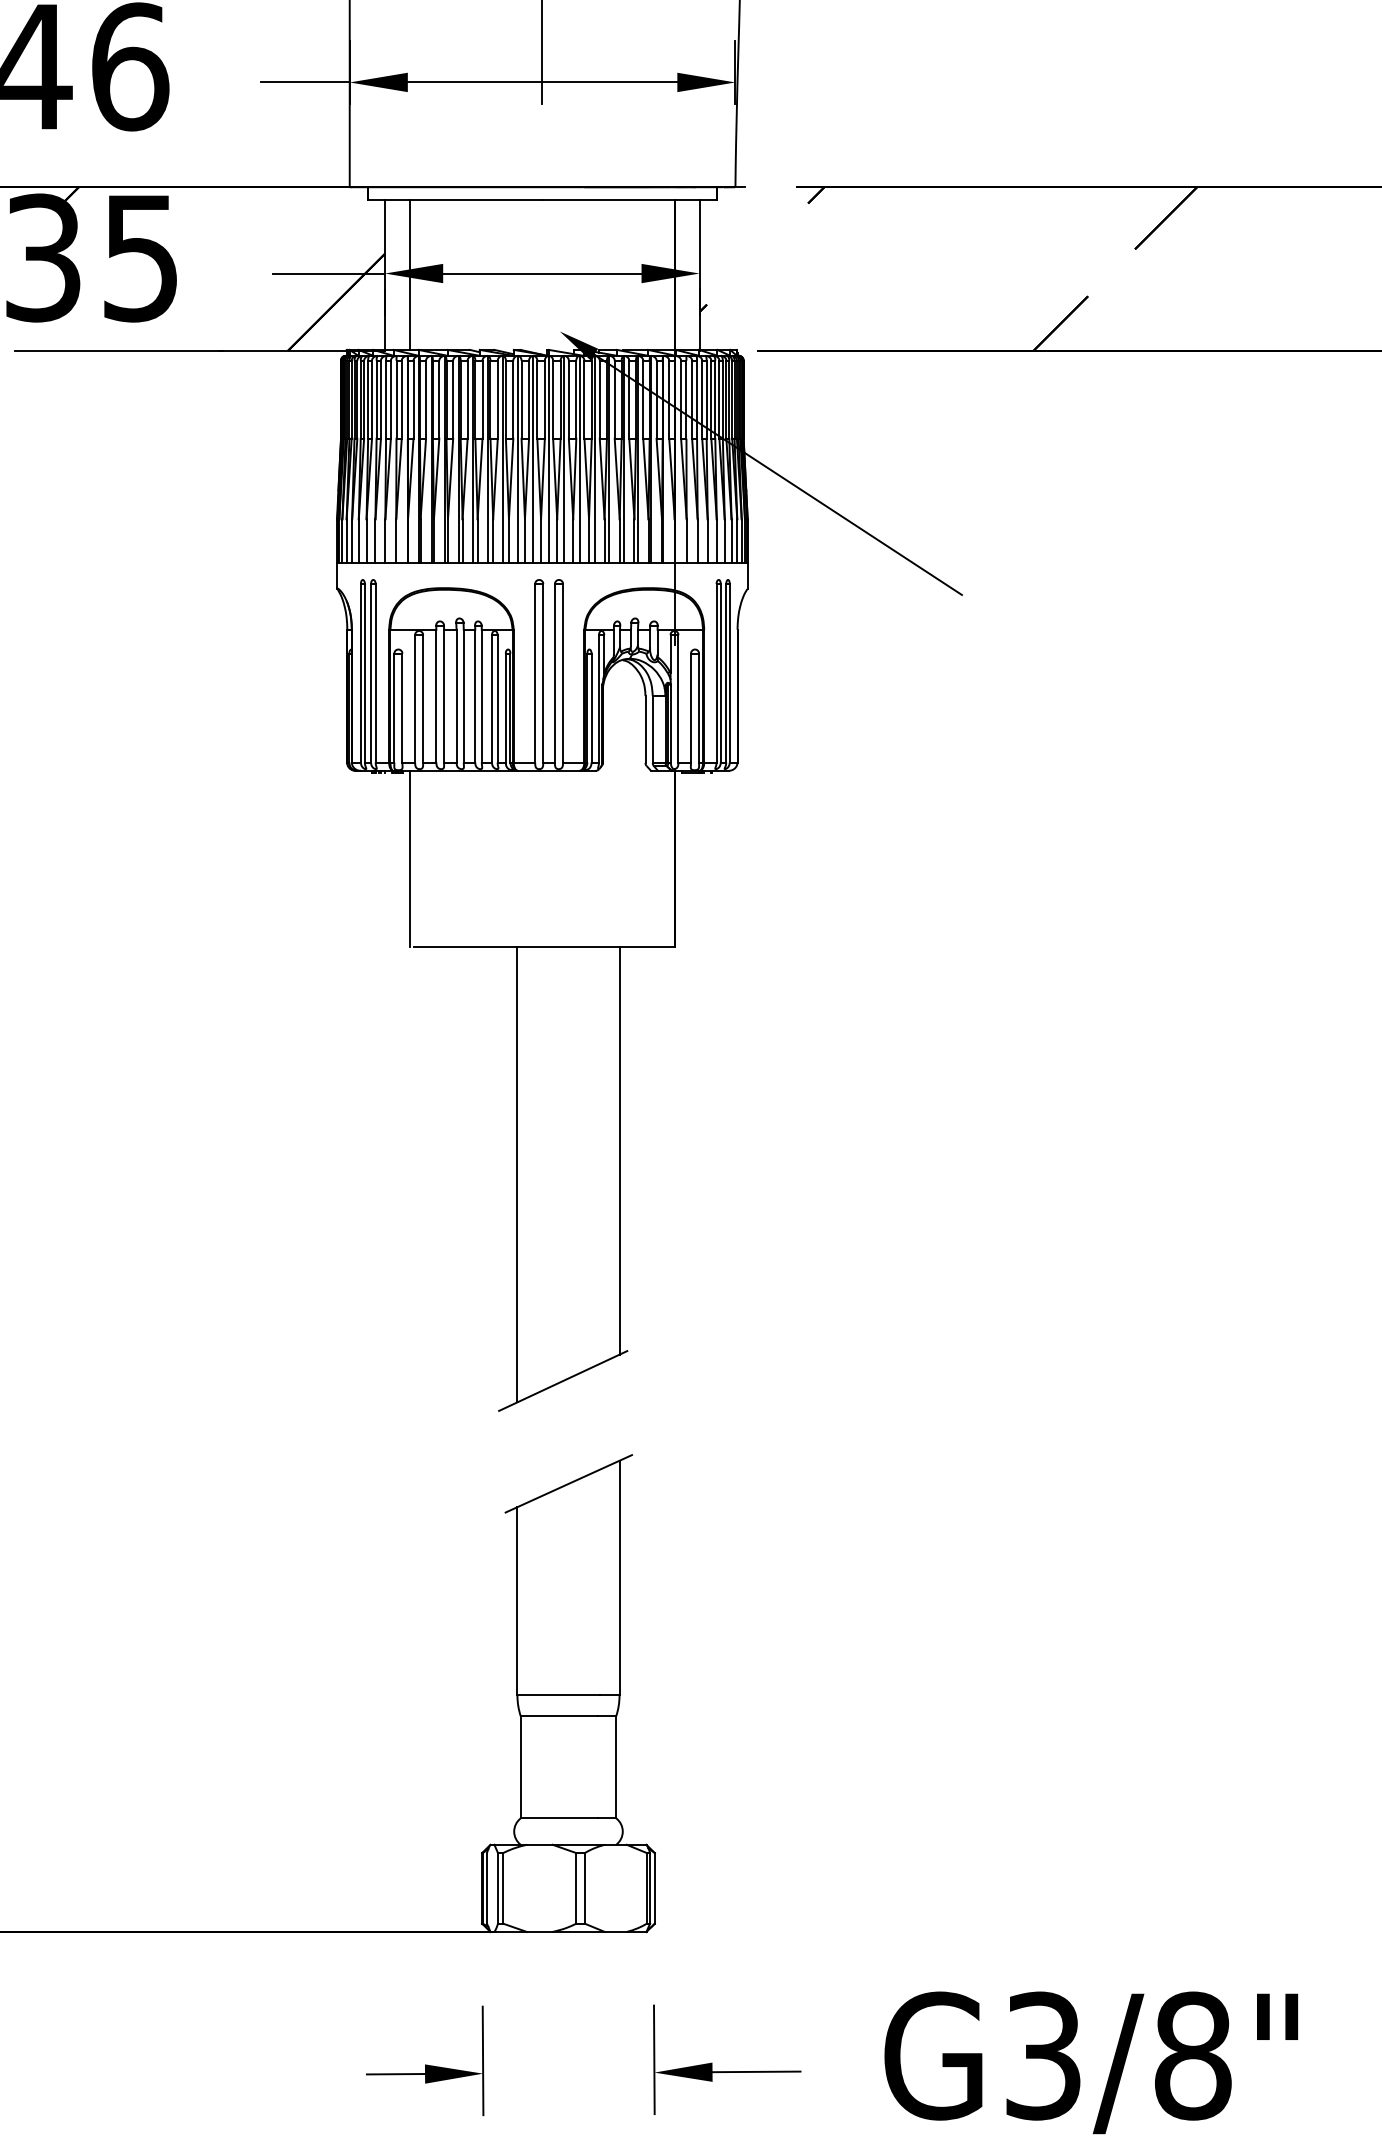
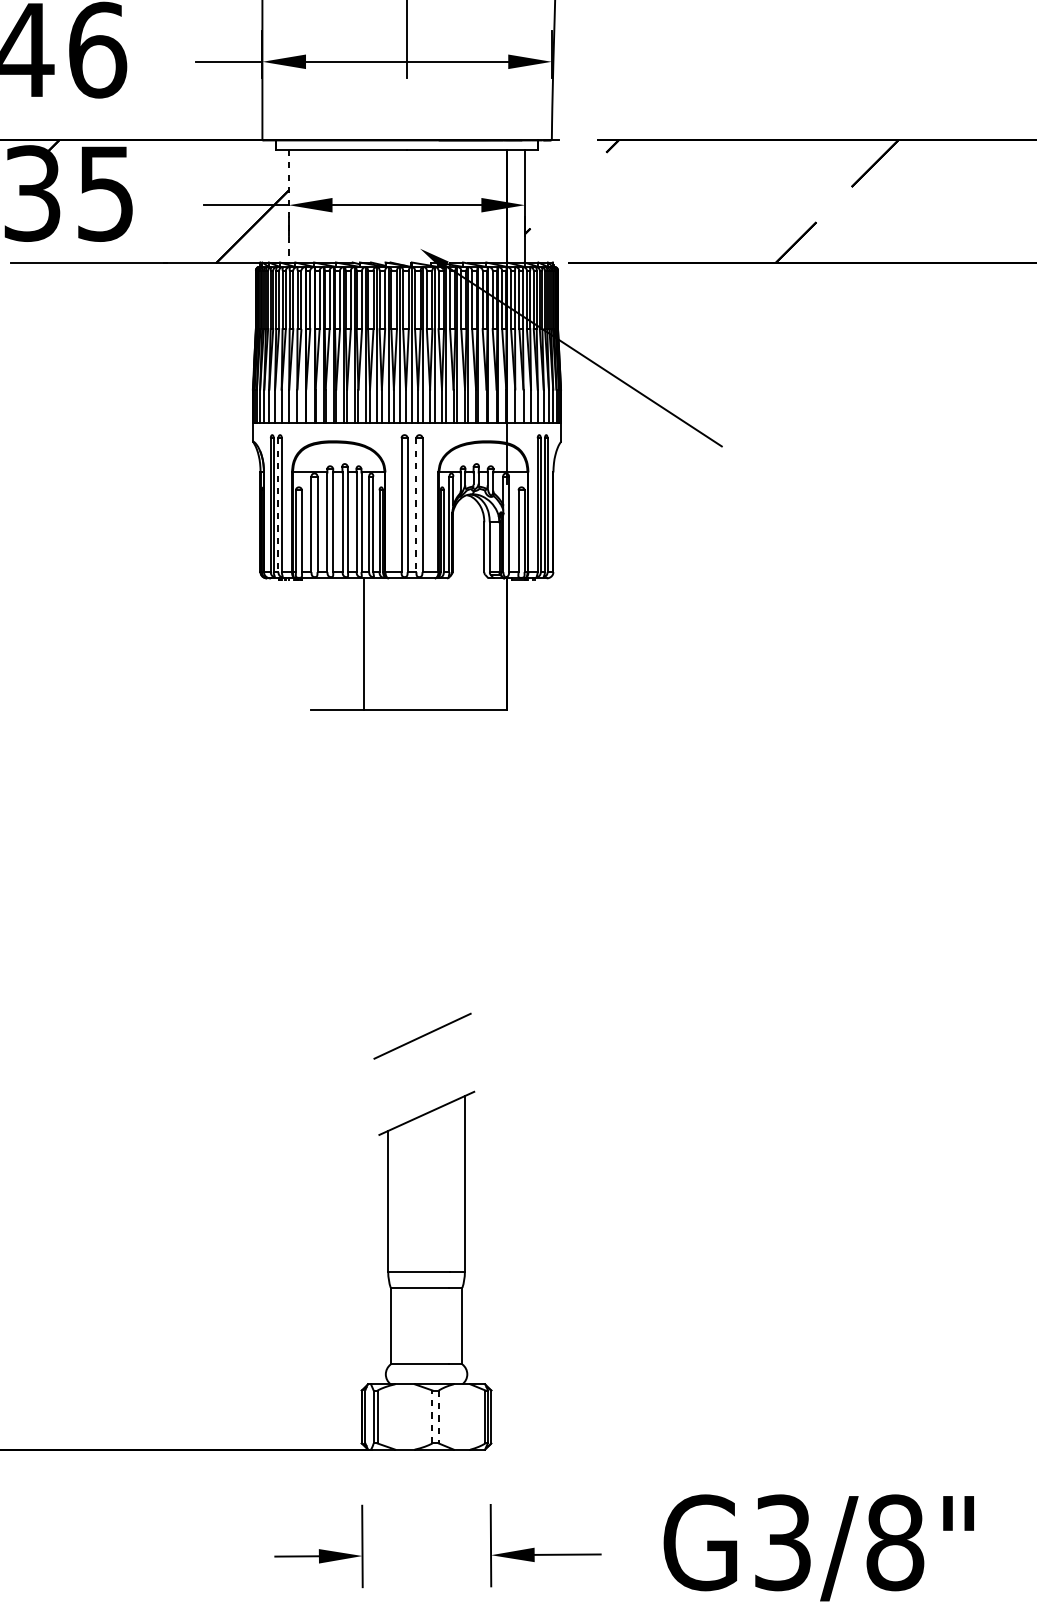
line: (409, 274) -> (307, 205), removed
line: (385, 275) -> (289, 206), solid -> dashed
line: (371, 673) -> (278, 505), solid -> dashed
line: (554, 673) -> (416, 505), solid -> dashed
line: (409, 858) -> (363, 644), moved
line: (619, 1150) -> (464, 863), removed
line: (517, 1174) -> (388, 881), removed
line: (576, 1887) -> (432, 1416), solid -> dashed
line: (584, 1888) -> (438, 1417), solid -> dashed

